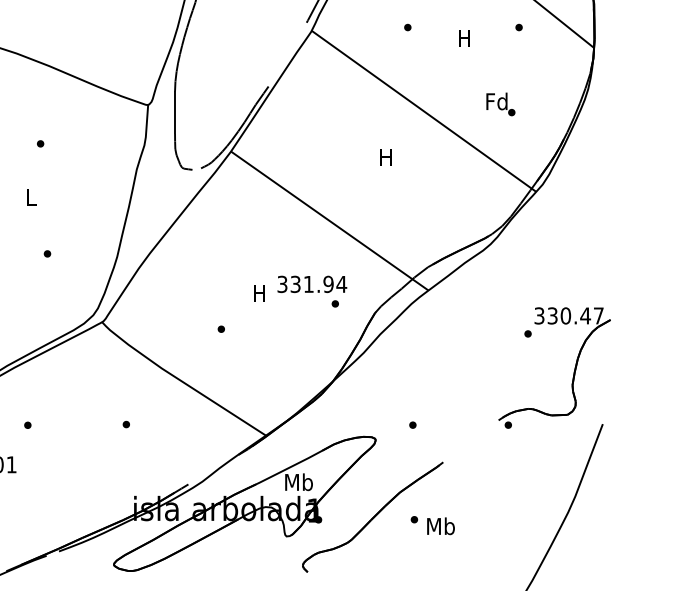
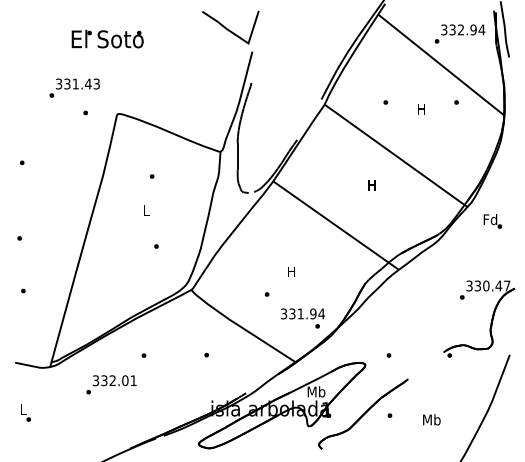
text: (500, 104) -> (492, 221), moved
text: (311, 291) -> (302, 318), moved
text: (440, 525) -> (431, 419), moved

